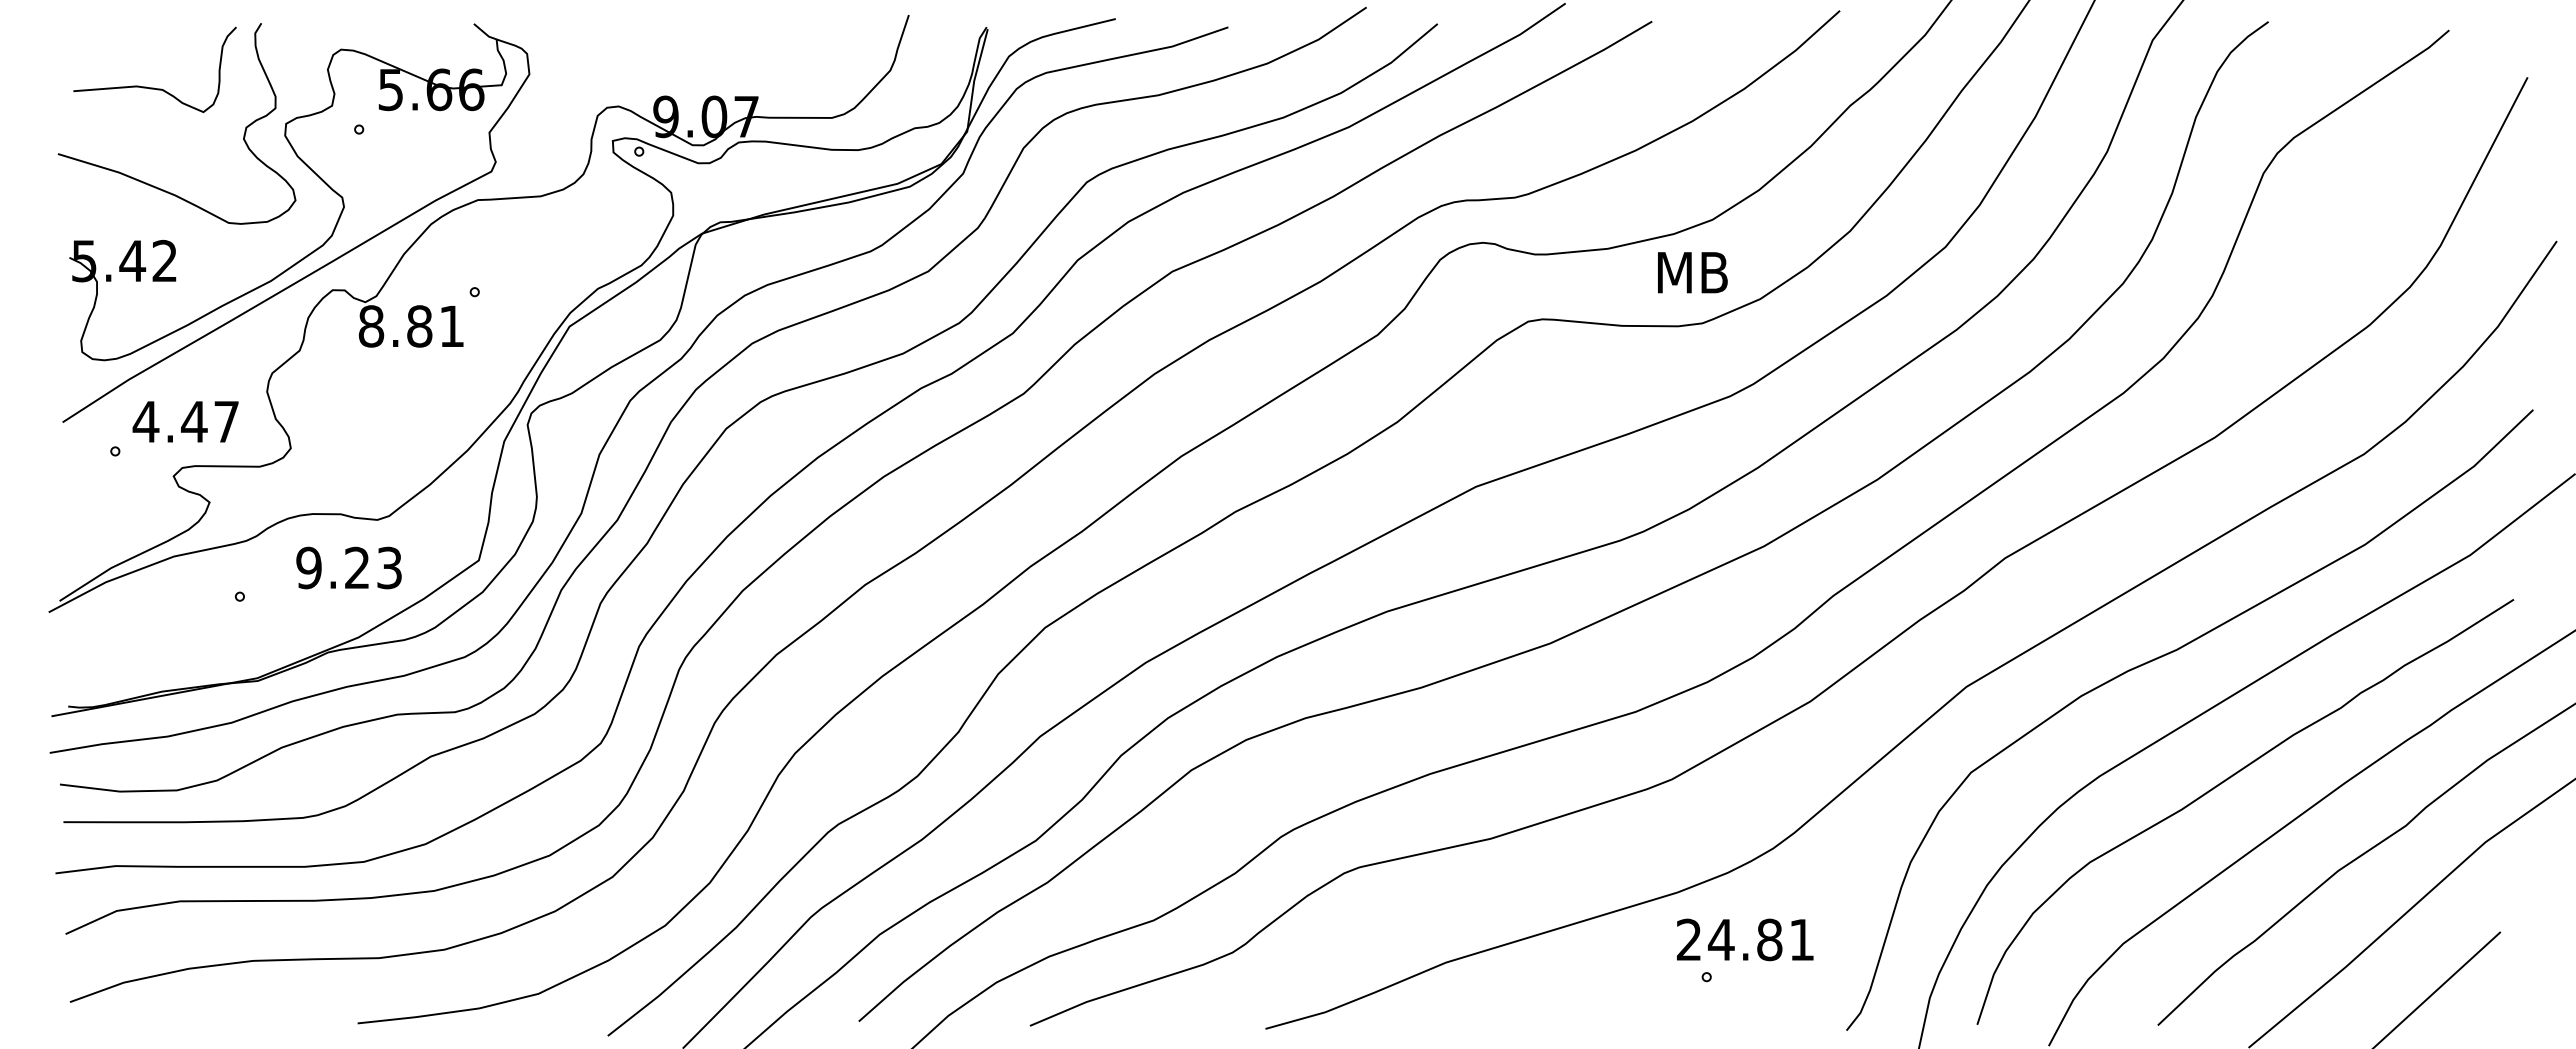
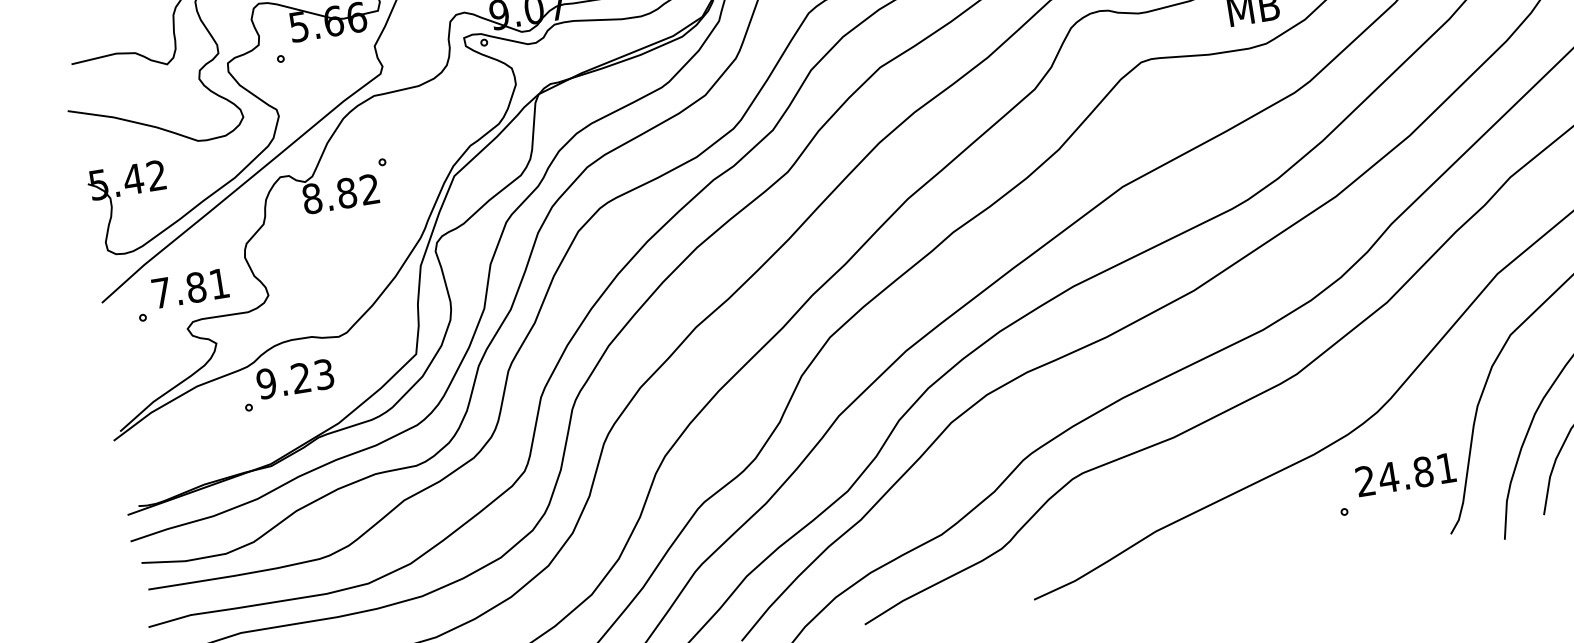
text: (451, 325) -> (369, 188), 8.81 -> 8.82
text: (185, 421) -> (189, 288), 4.47 -> 7.81
text: (348, 567) -> (294, 378), moved
text: (1745, 939) -> (1405, 474), moved

